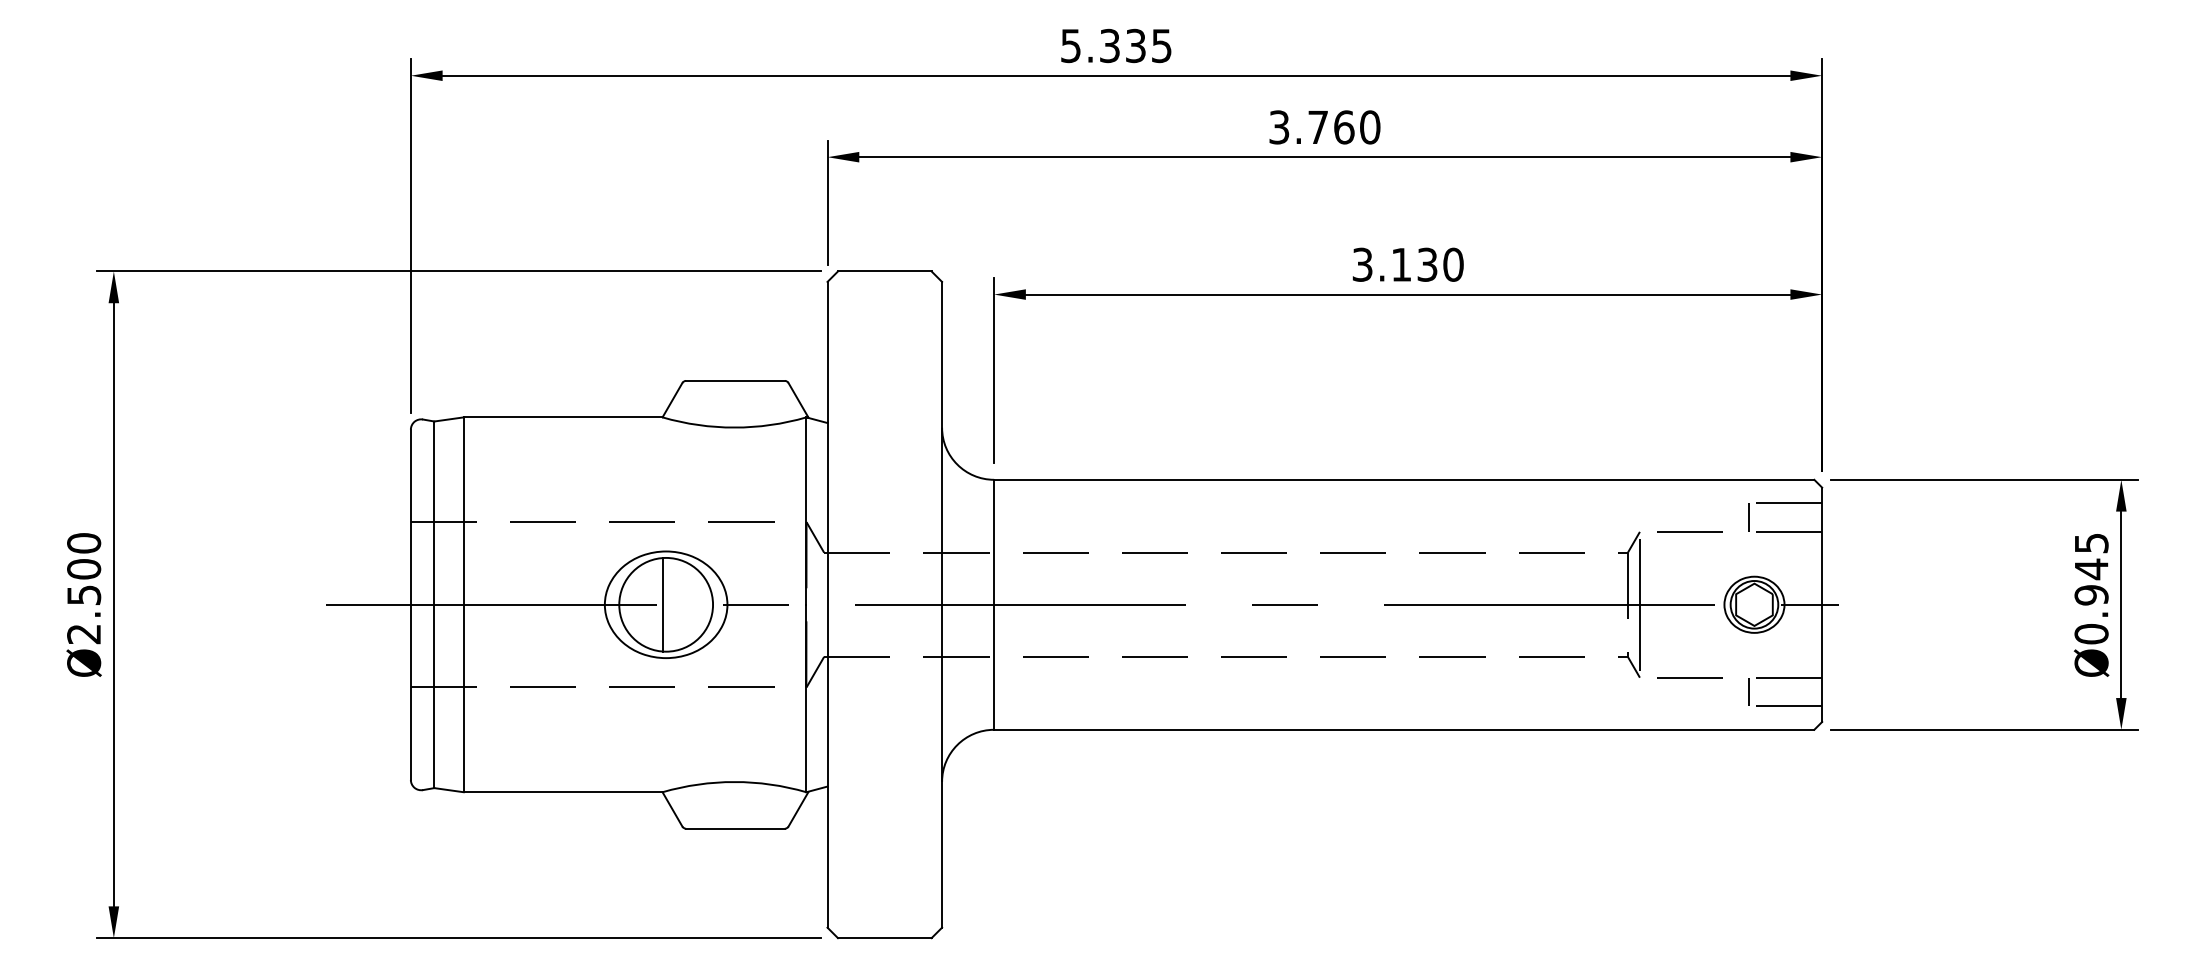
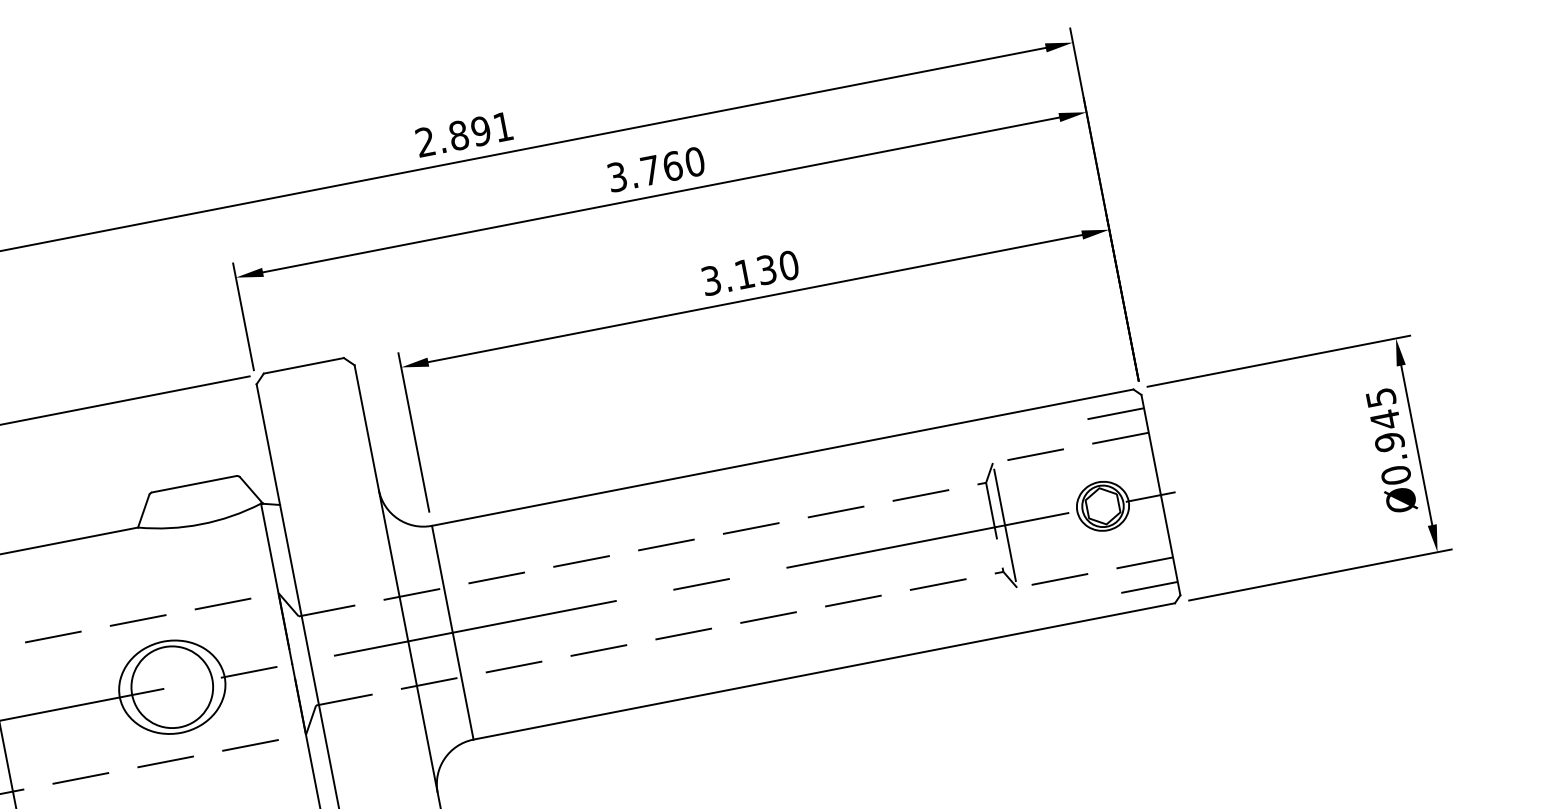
text: (1116, 45) -> (464, 134), 5.335 -> 2.891
line: (1749, 517) -> (1084, 432), removed
line: (662, 604) -> (169, 687), removed
line: (1749, 691) -> (1113, 581), removed

